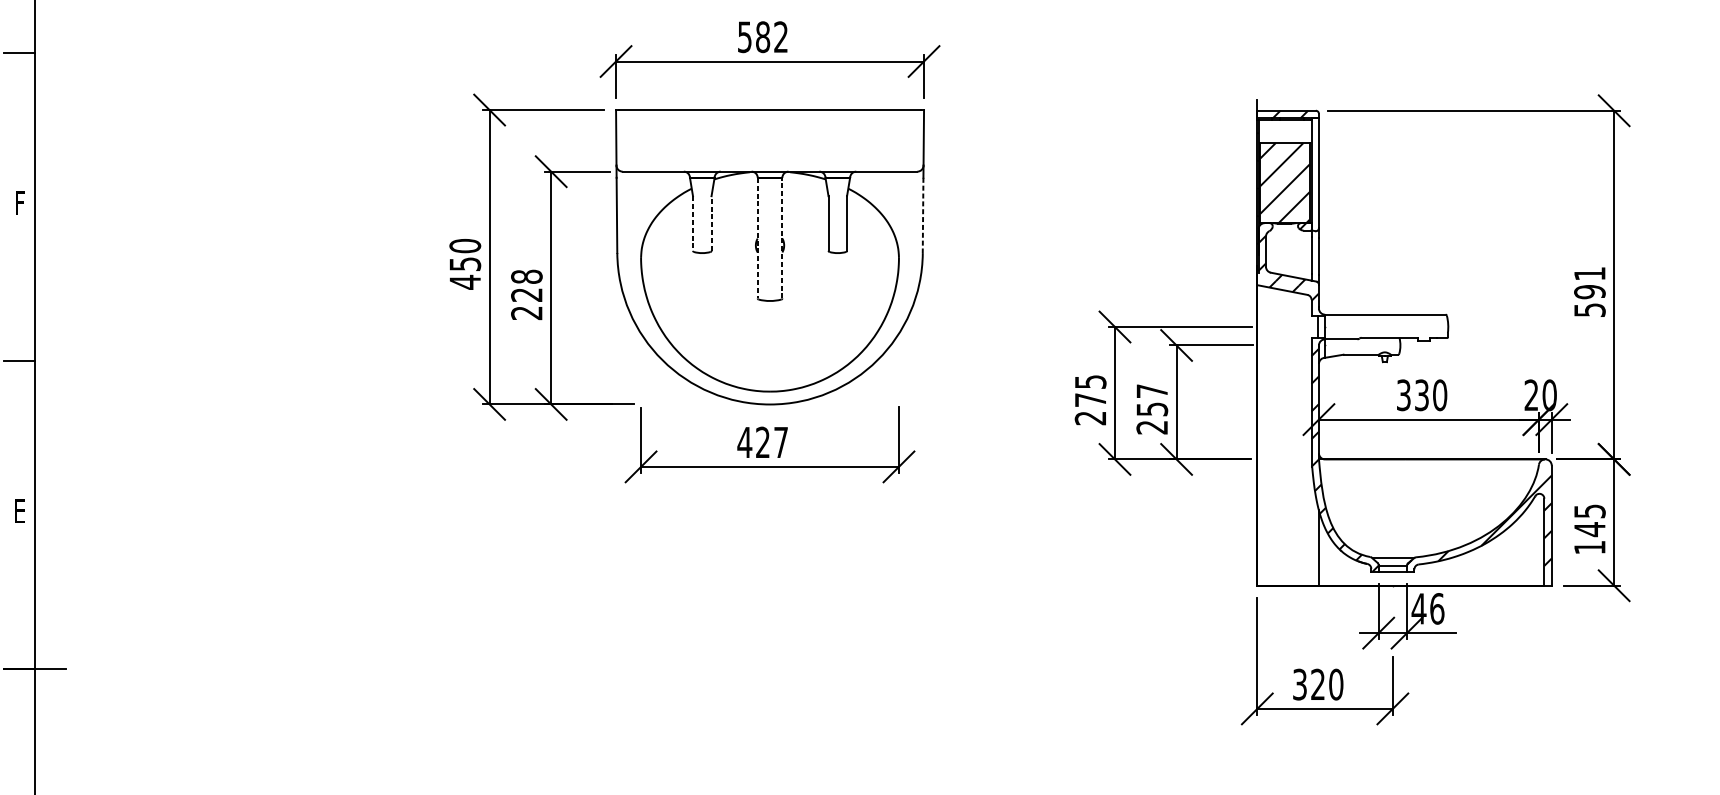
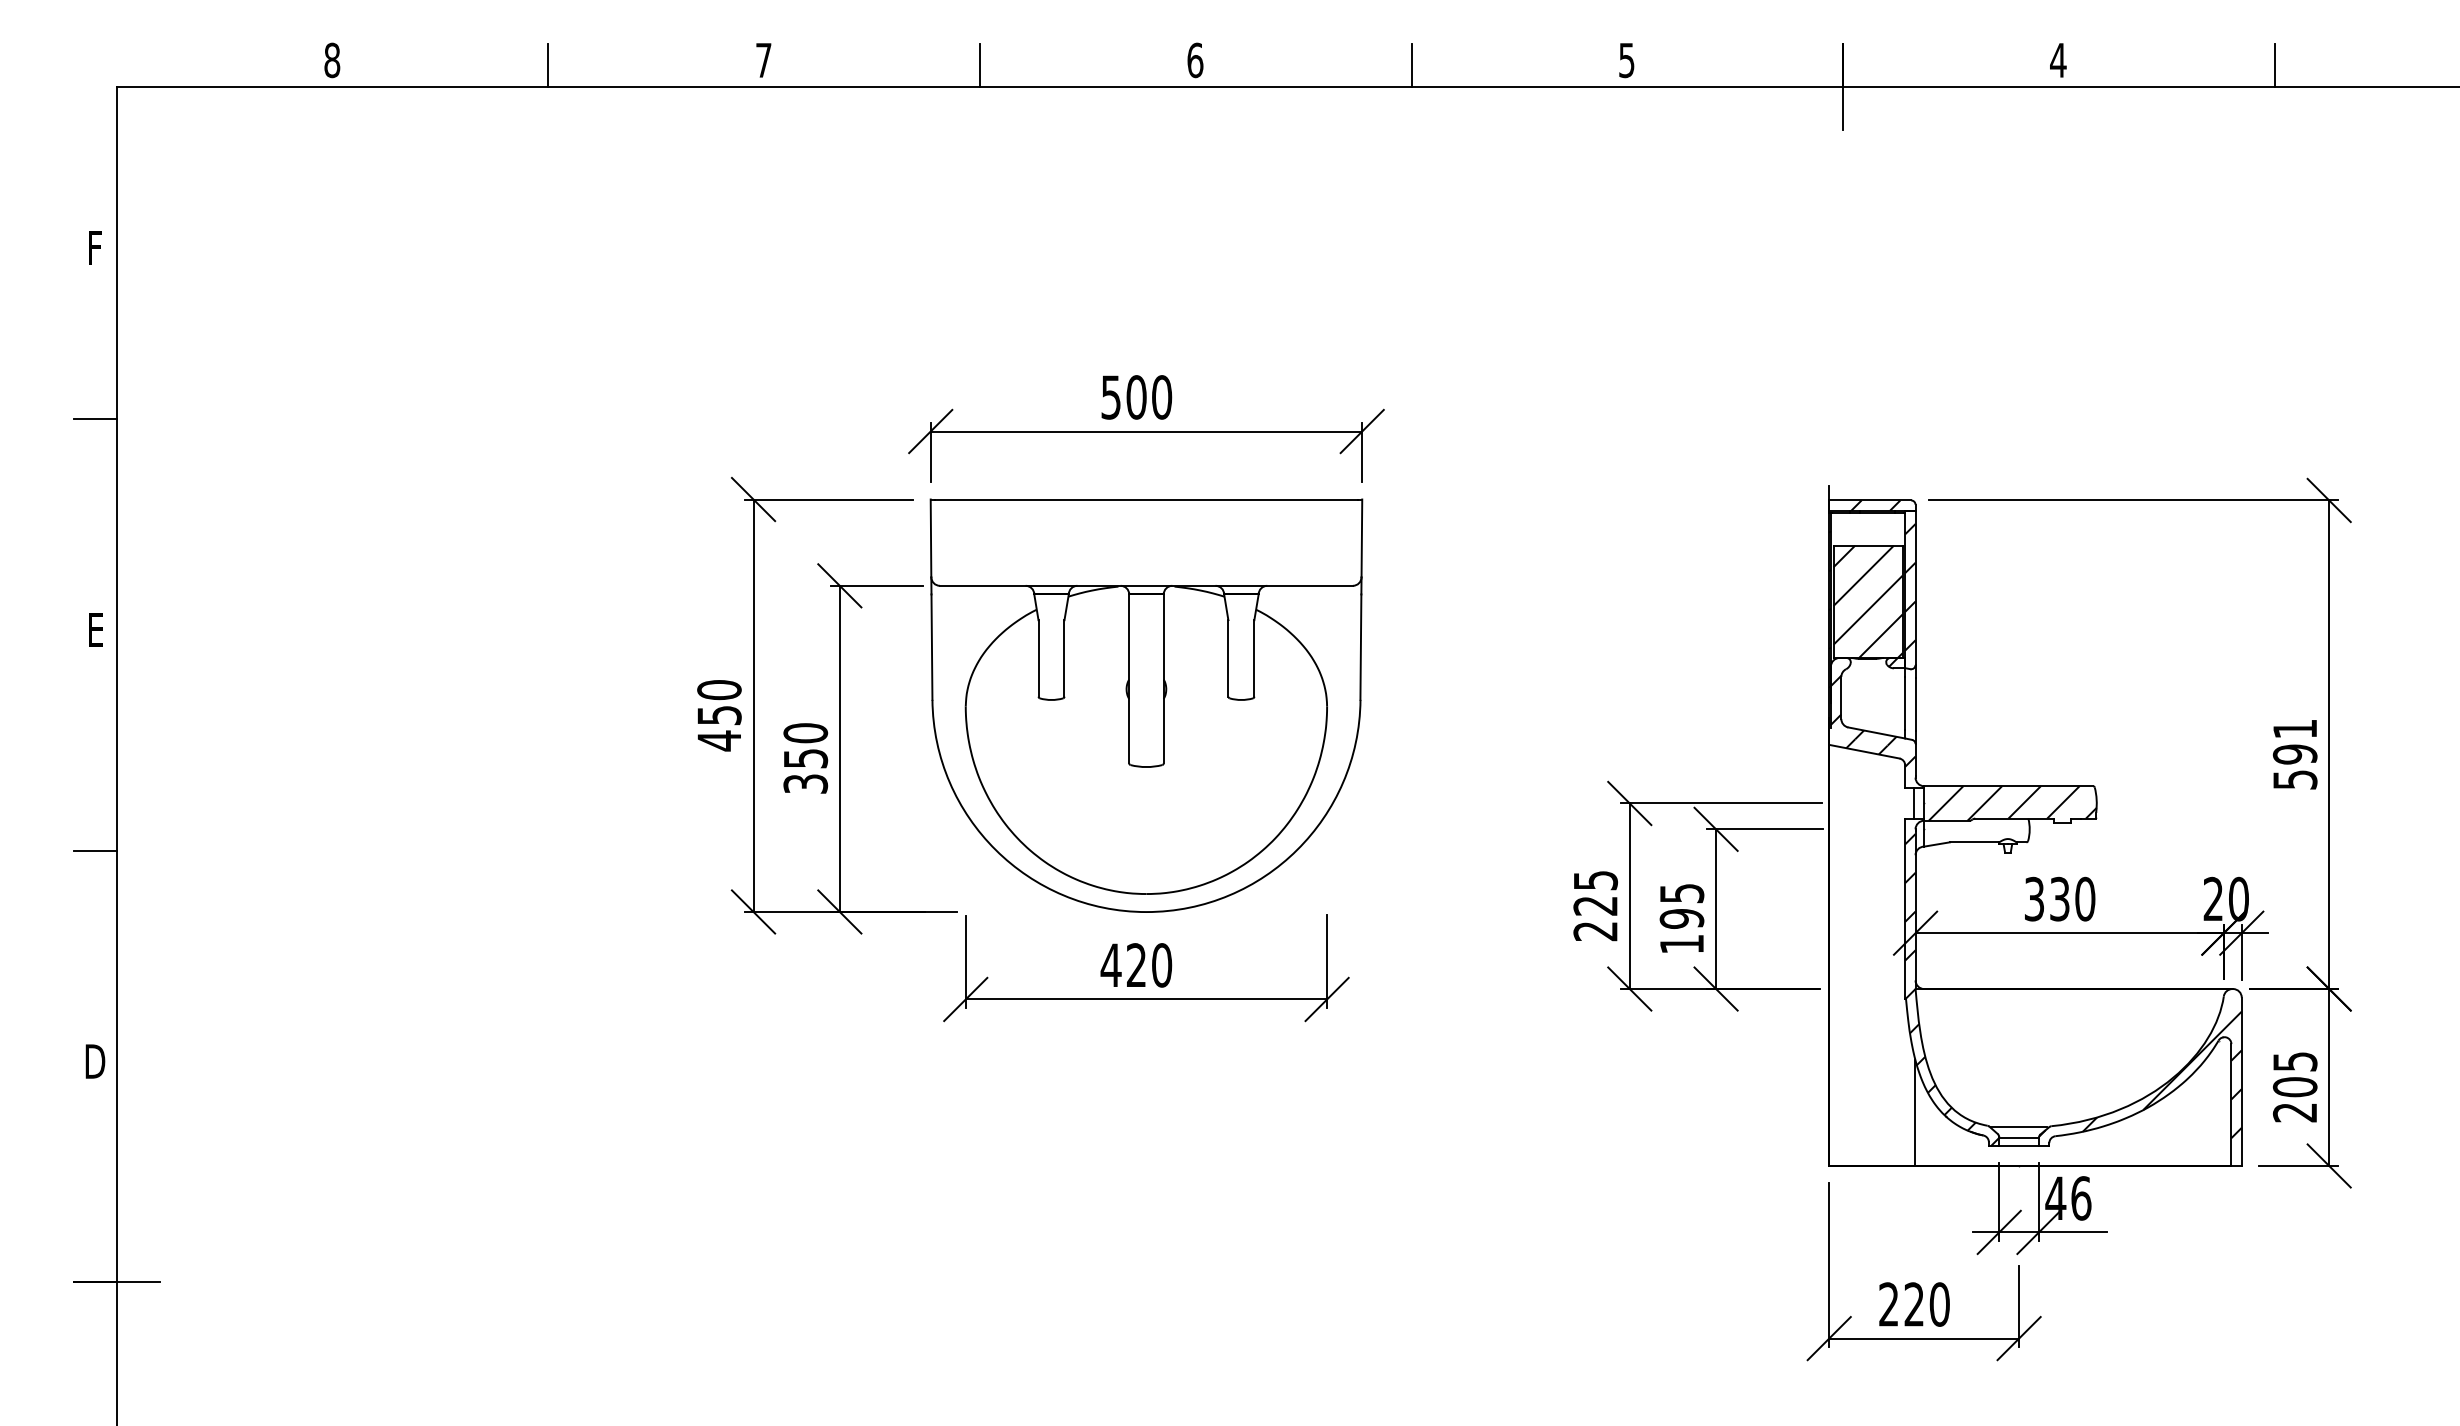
text: (772, 37) -> (1149, 397), 582 -> 500
hatch: (1315, 172) -> (1910, 587), added
text: (21, 204) -> (97, 631), F -> E
line: (922, 215) -> (1360, 647), dashed -> solid
line: (711, 223) -> (1064, 658), dashed -> solid
line: (692, 224) -> (1038, 659), dashed -> solid
line: (782, 237) -> (1163, 678), dashed -> solid
line: (757, 238) -> (1129, 679), dashed -> solid
text: (526, 294) -> (805, 758), 228 -> 350
hatch: (1386, 327) -> (2010, 803), added
text: (1090, 399) -> (1595, 905), 275 -> 225
text: (1151, 409) -> (1681, 919), 257 -> 195
text: (781, 442) -> (1162, 965), 427 -> 420
text: (19, 511) -> (95, 1061), E -> D
text: (1589, 538) -> (2294, 1099), 145 -> 205
text: (1299, 684) -> (1888, 1304), 320 -> 220

